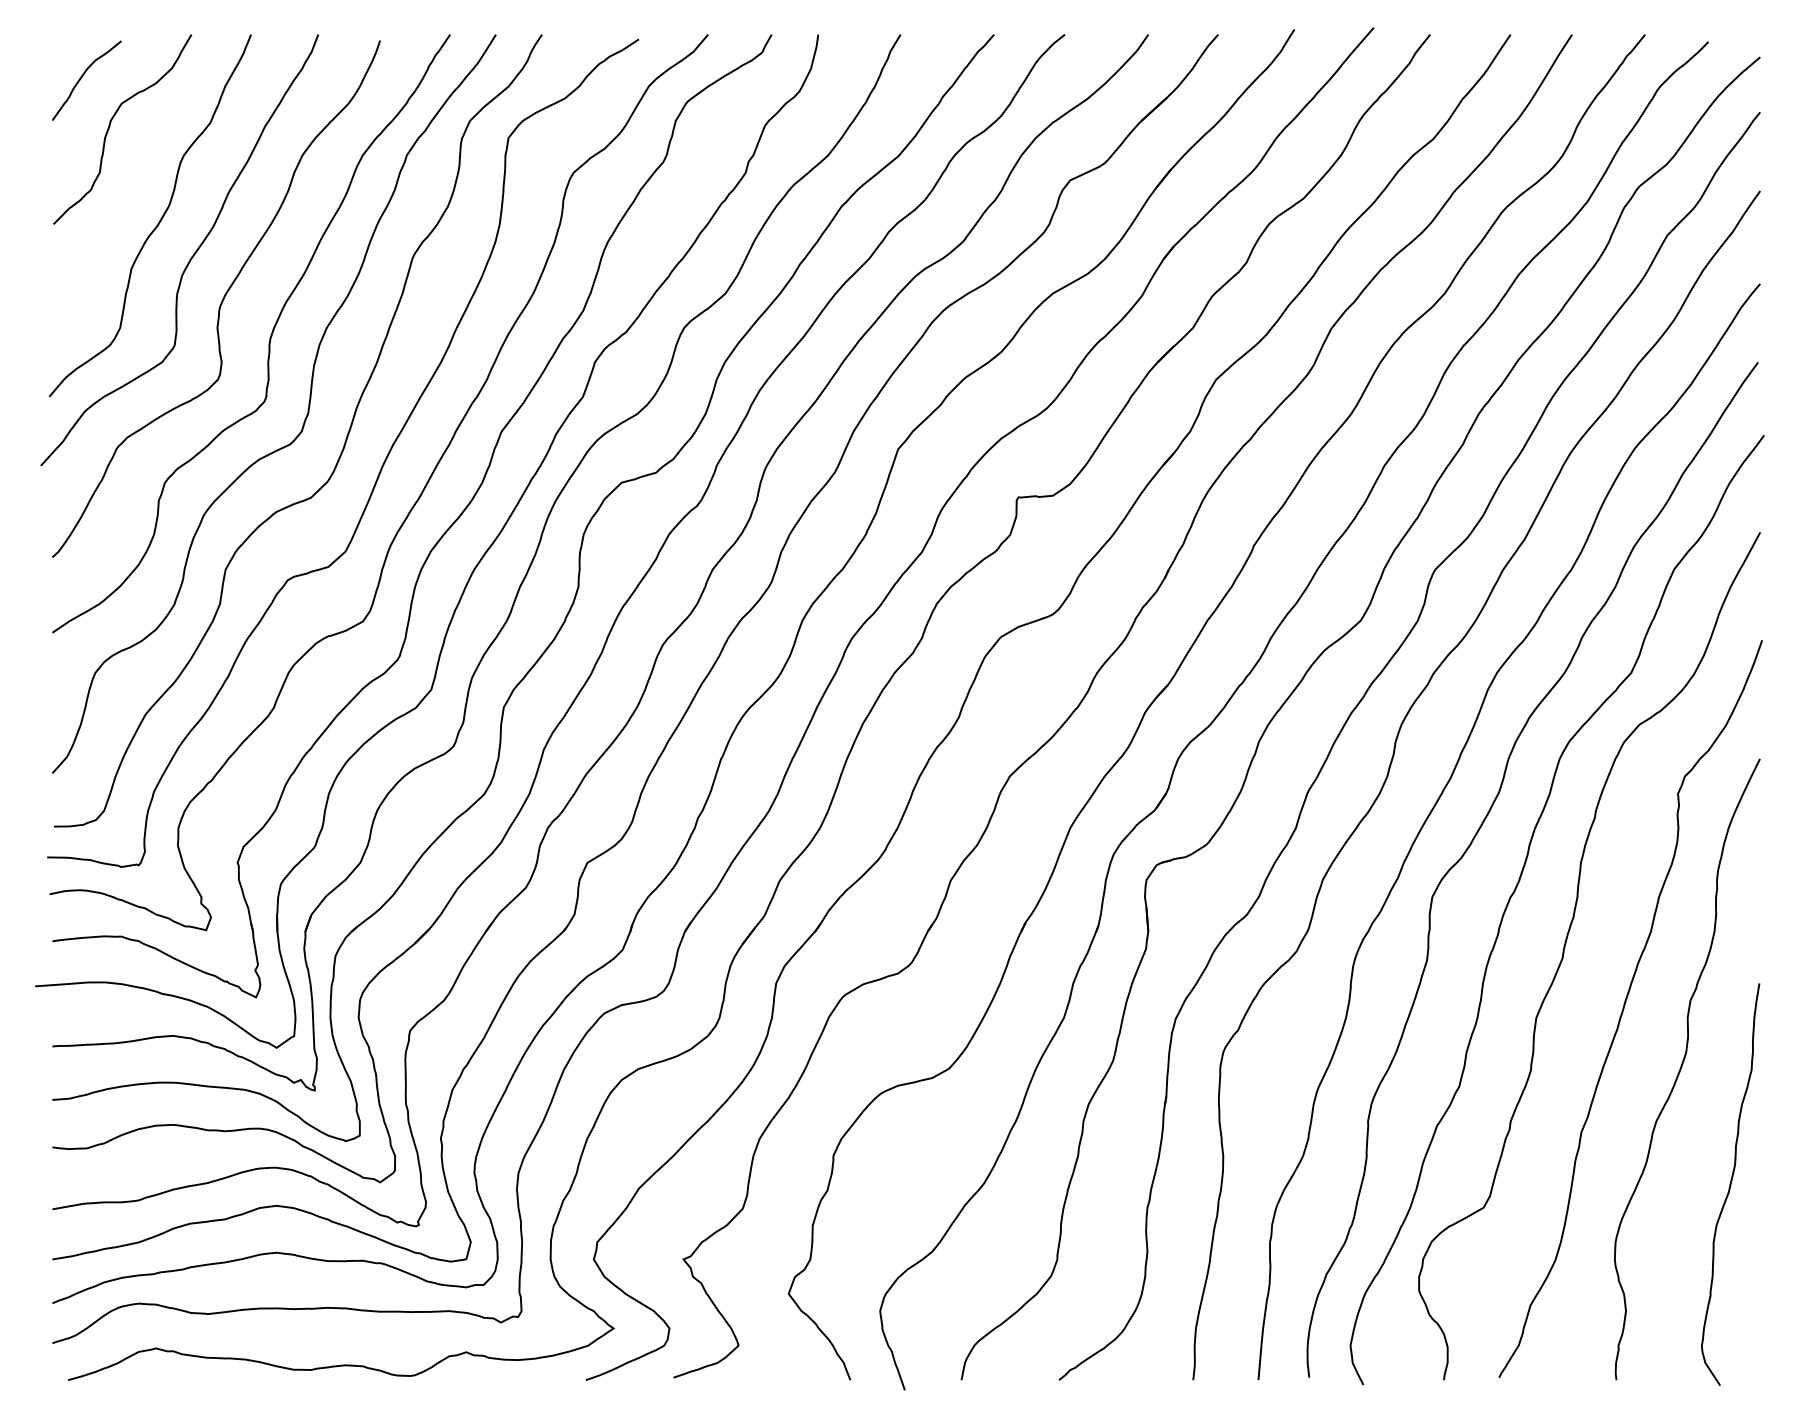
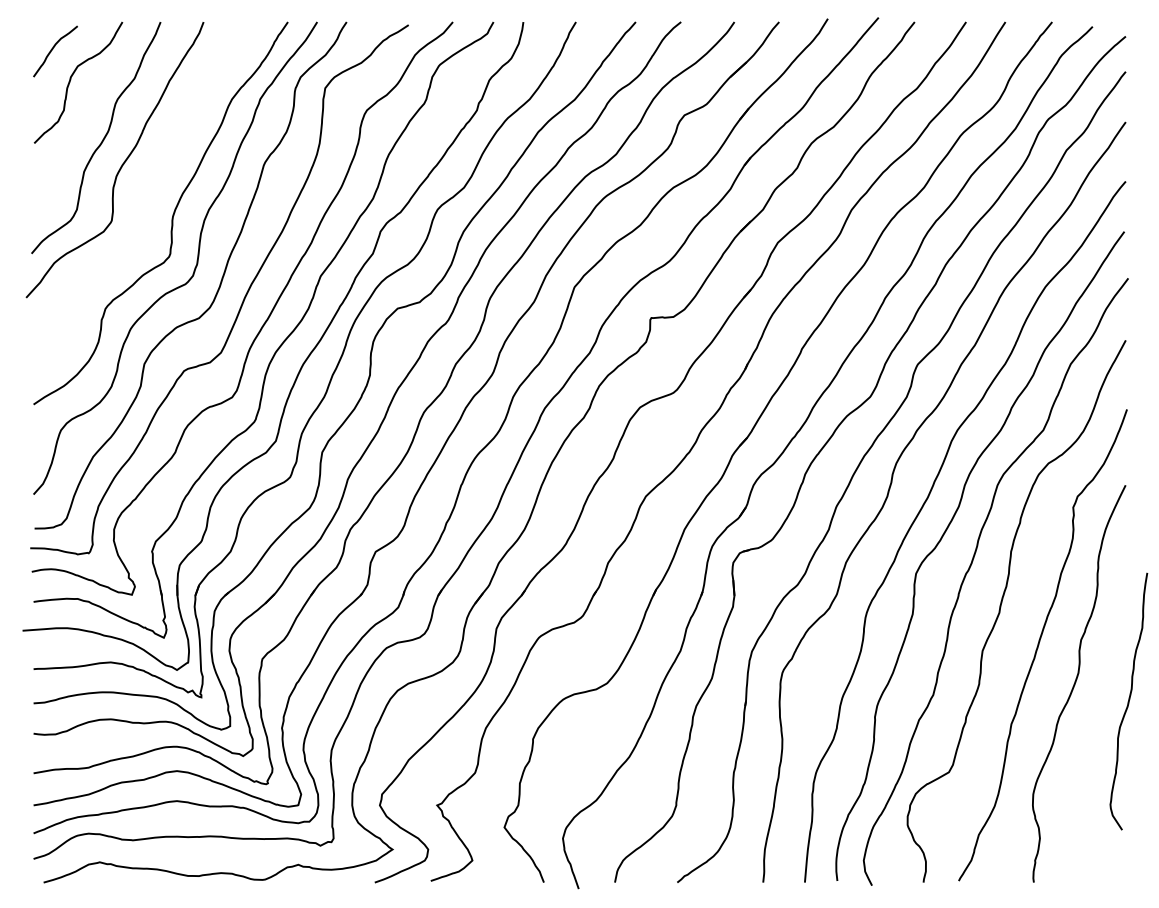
curve: (221, 299) -> (141, 191), removed
curve: (1730, 1184) -> (1128, 701), moved

